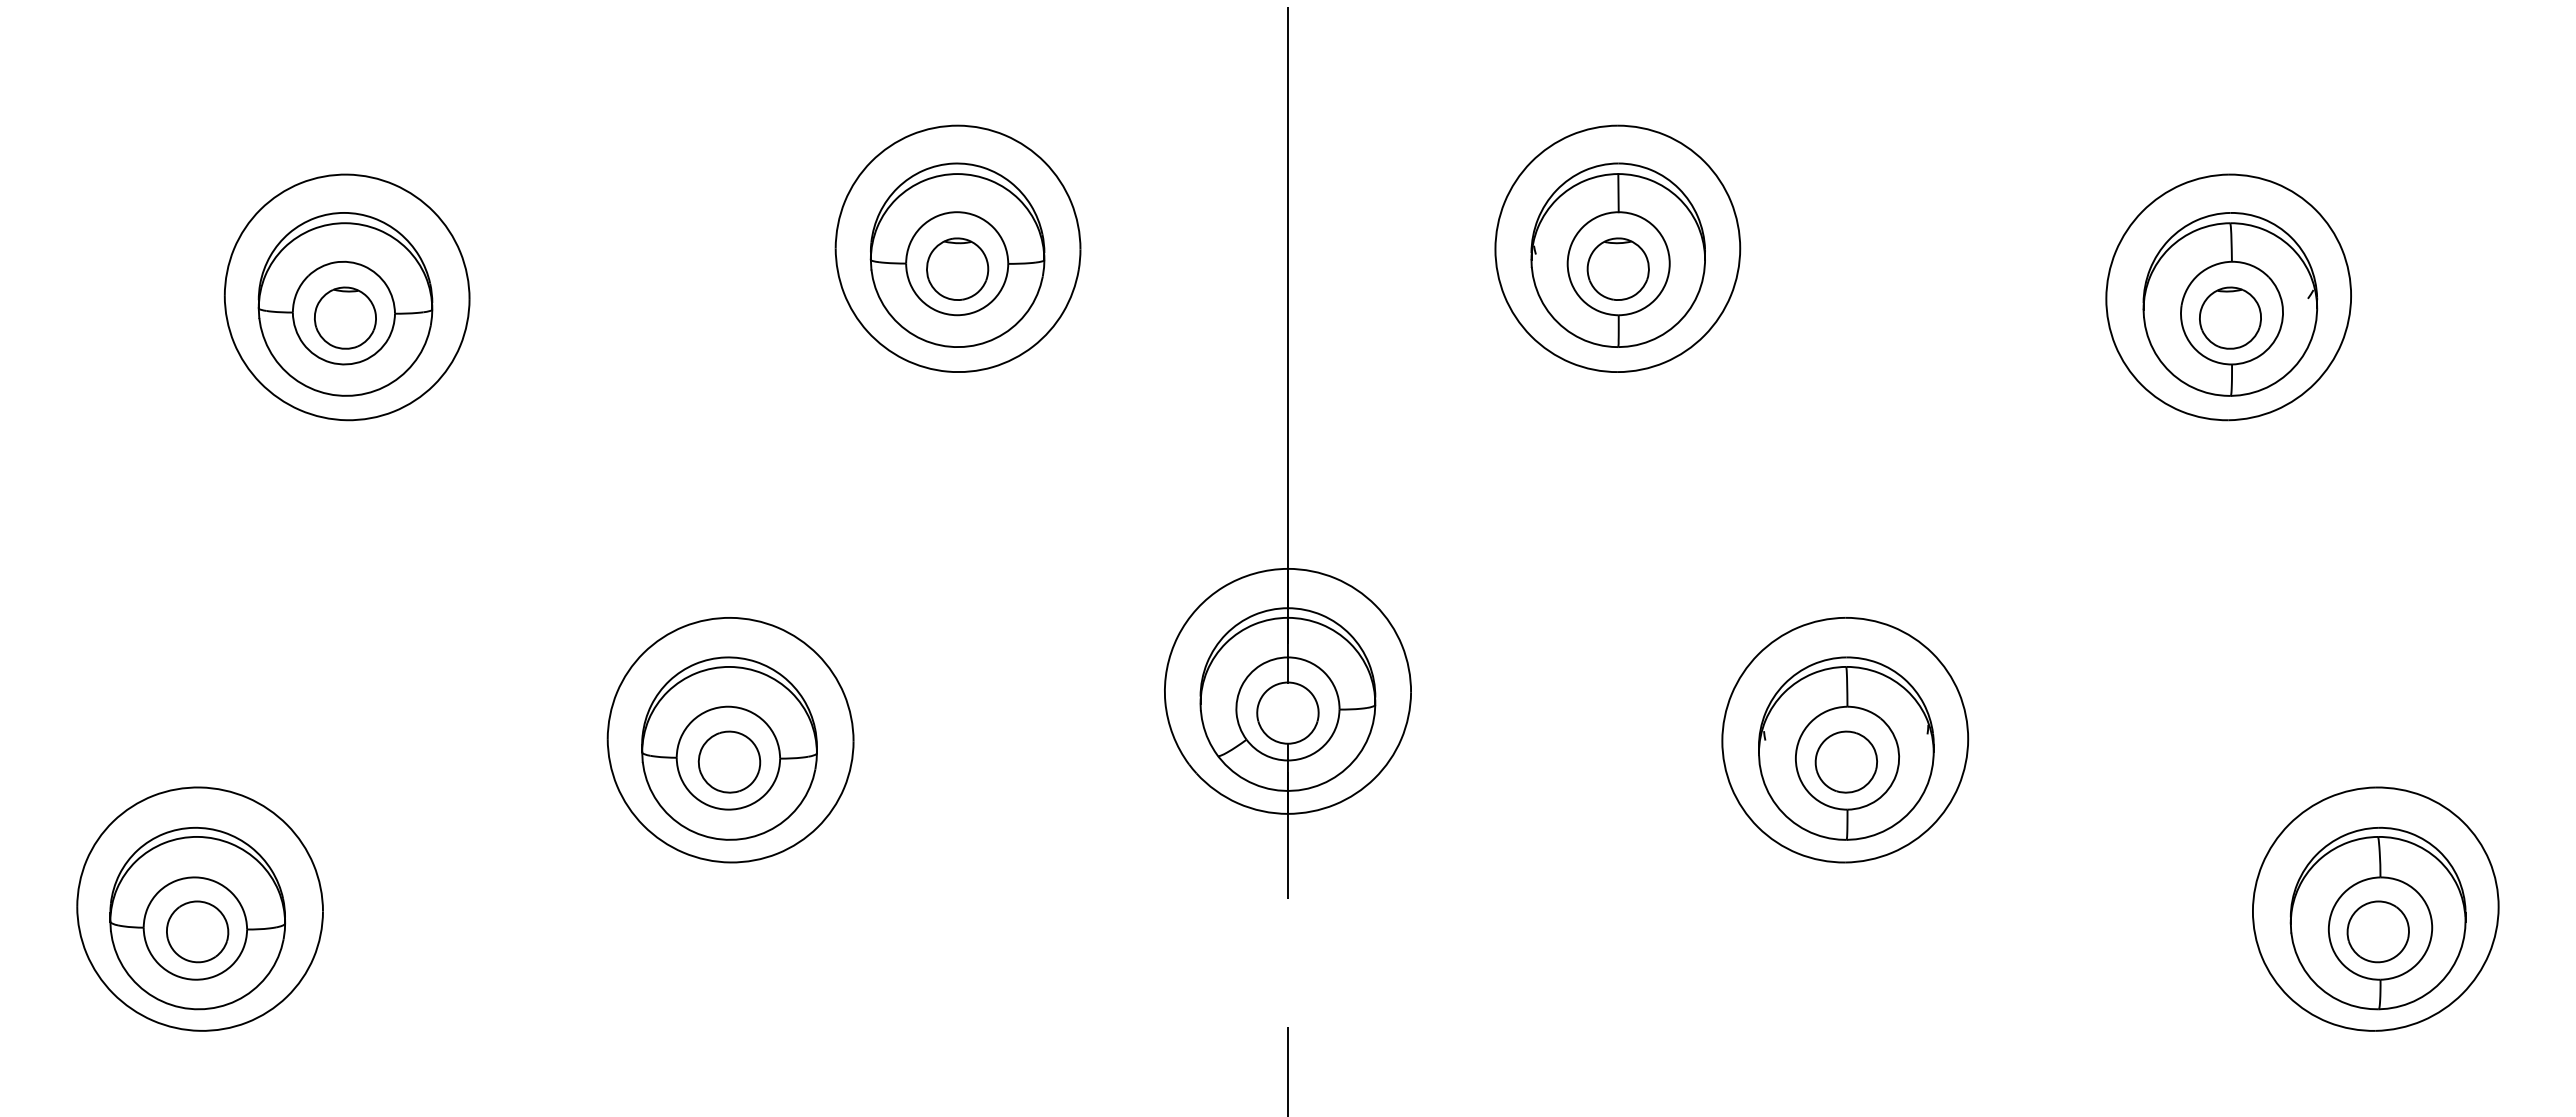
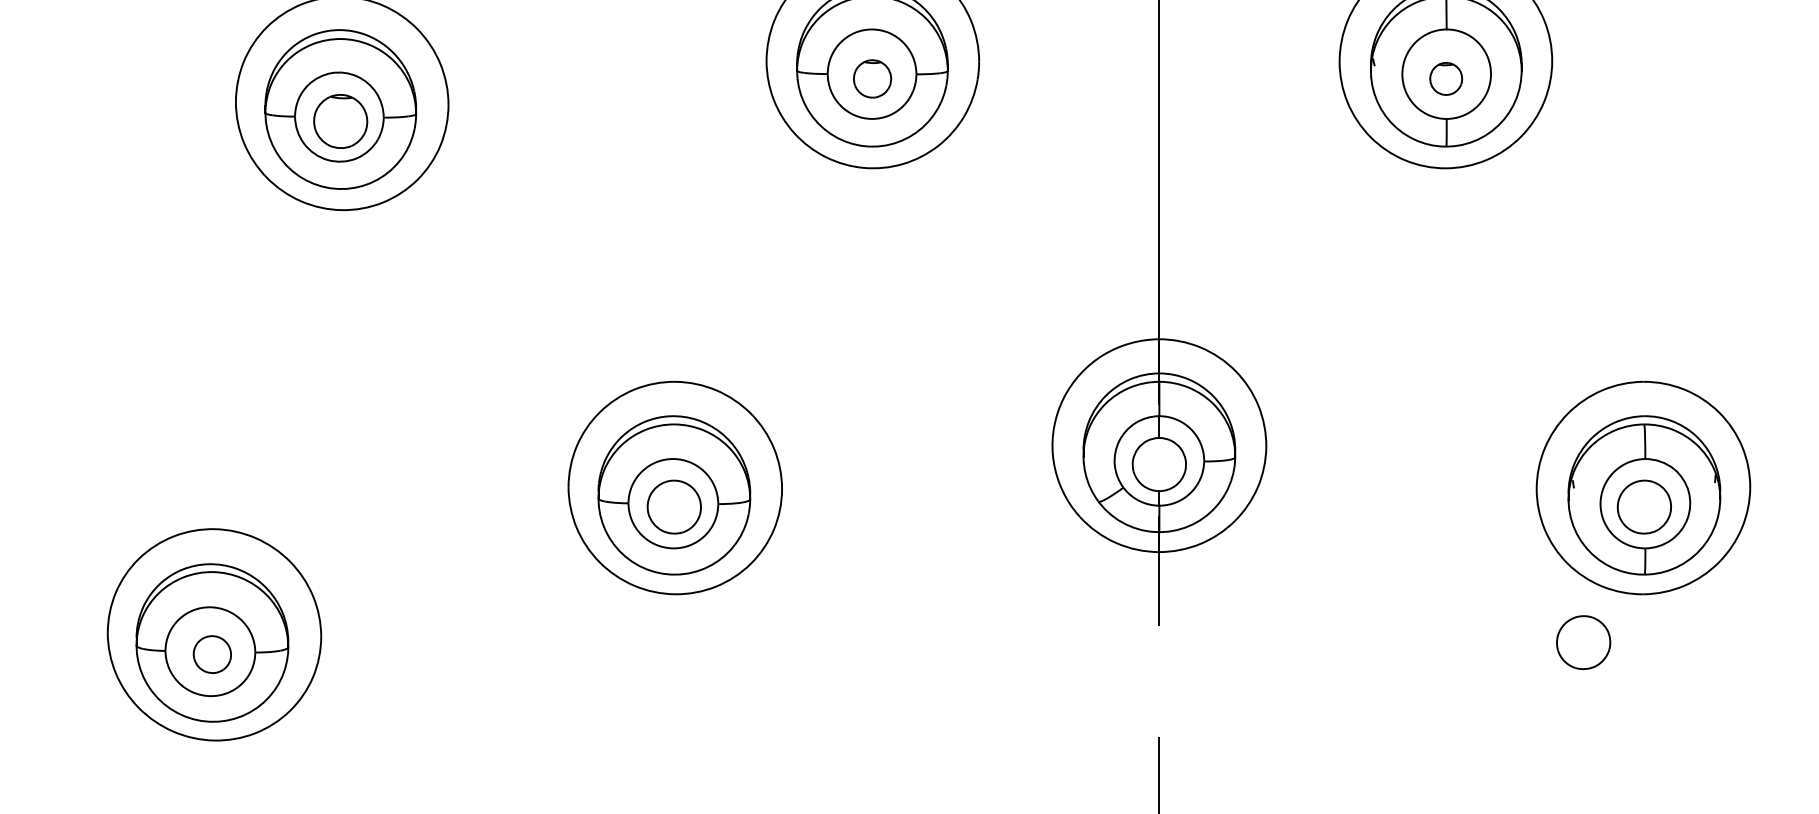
part: (957, 268) -> (872, 78), size x0.7
part: (1617, 268) -> (1445, 78), size x0.6
part: (1775, 917) -> (1582, 642), added
part: (197, 931) -> (212, 654), size x0.7

